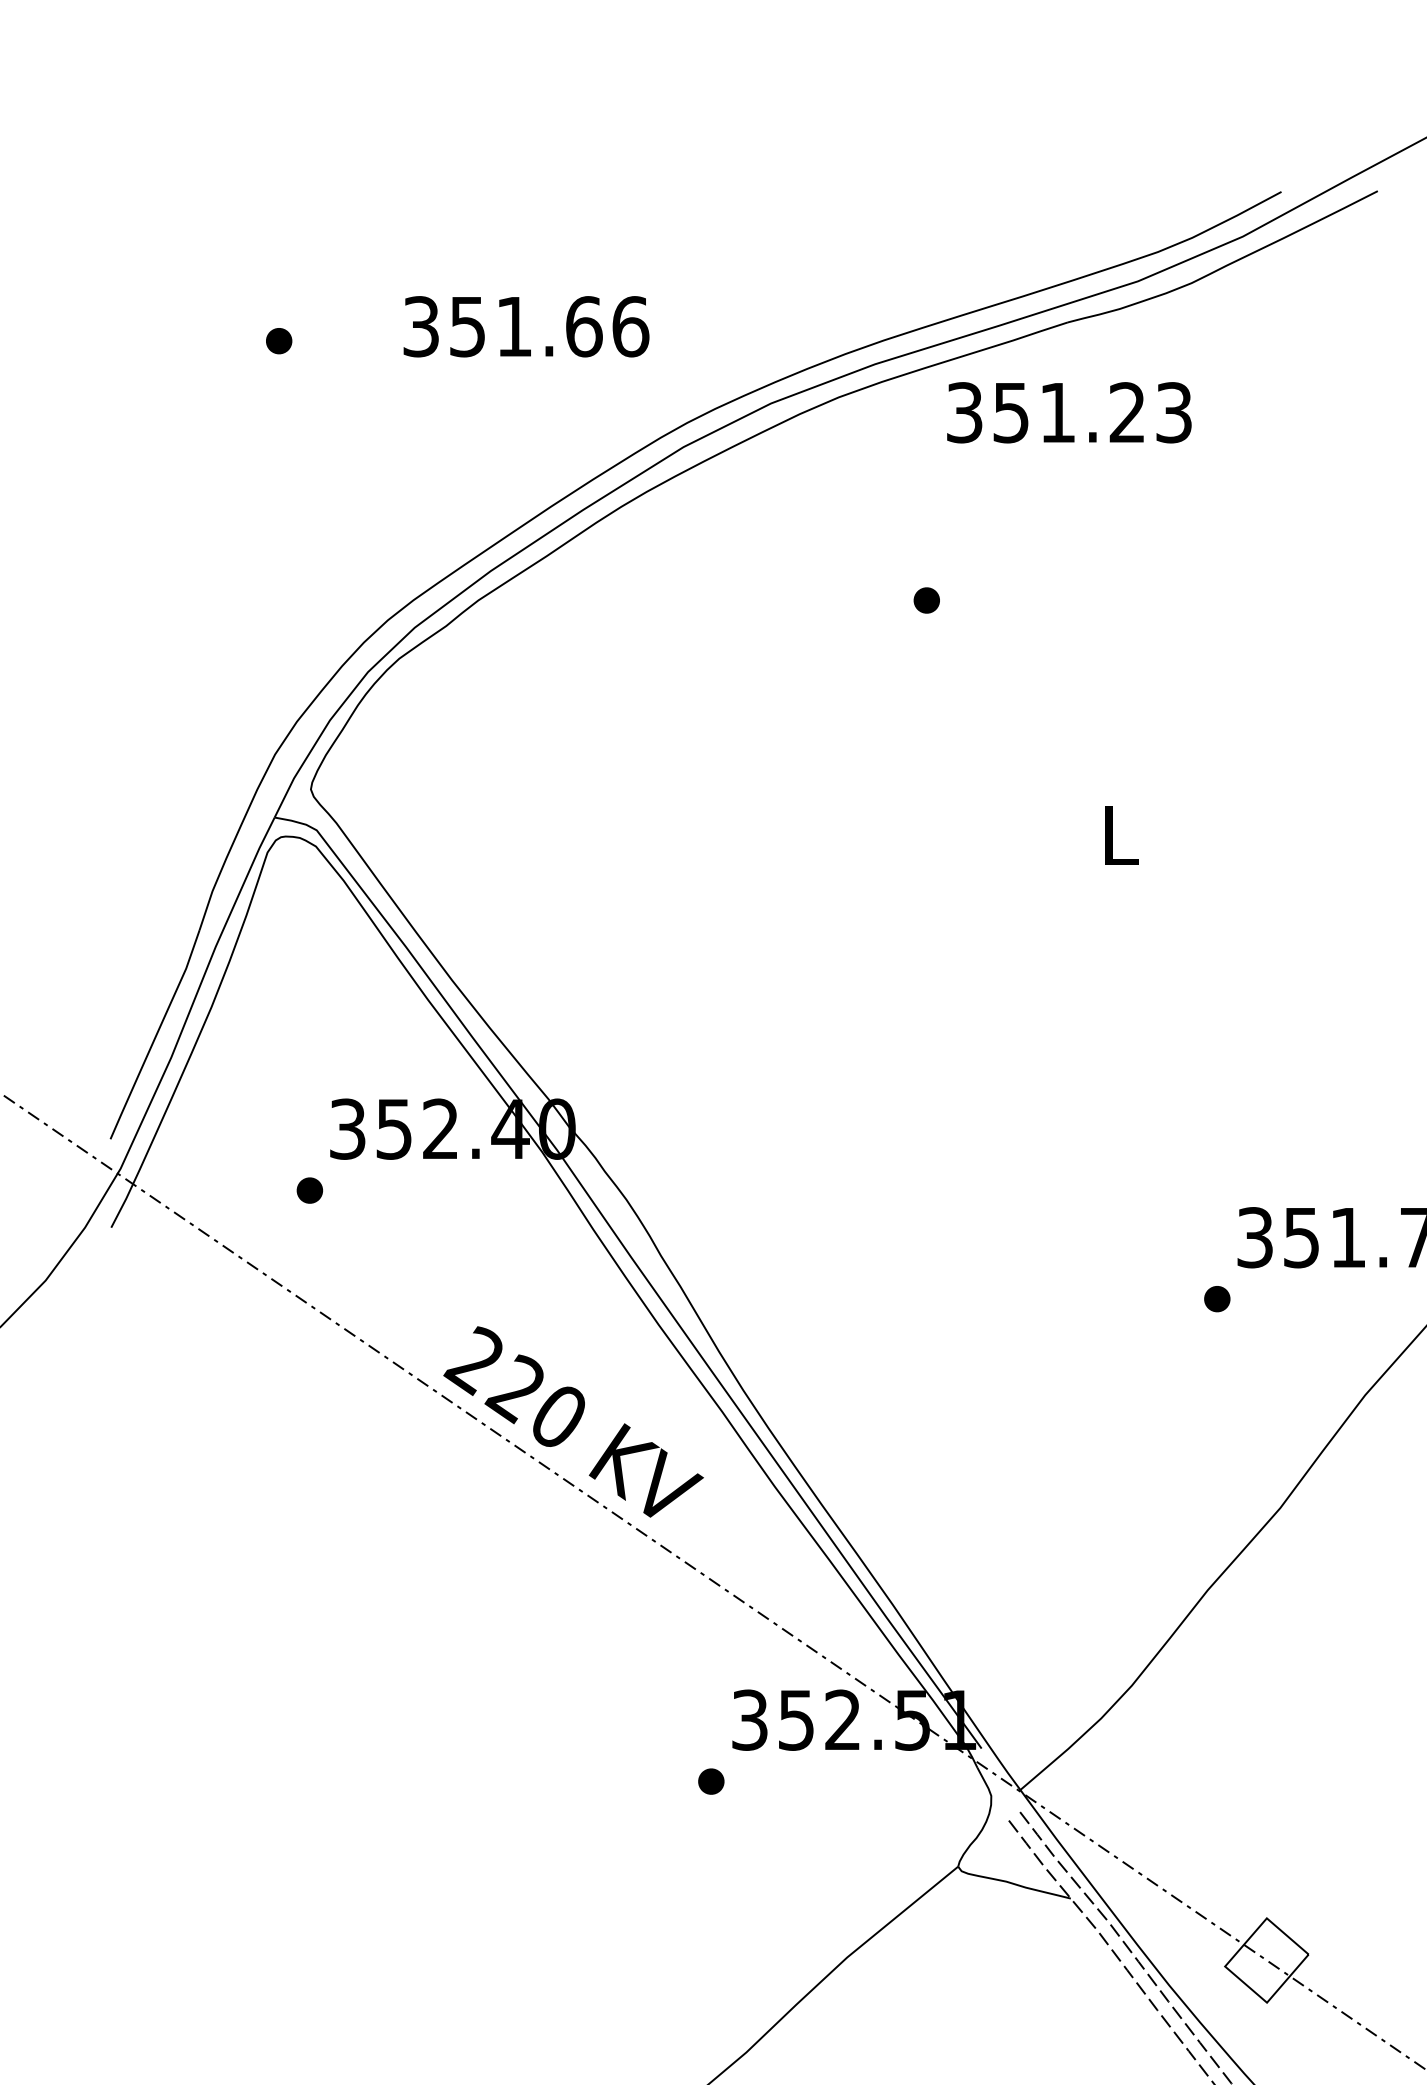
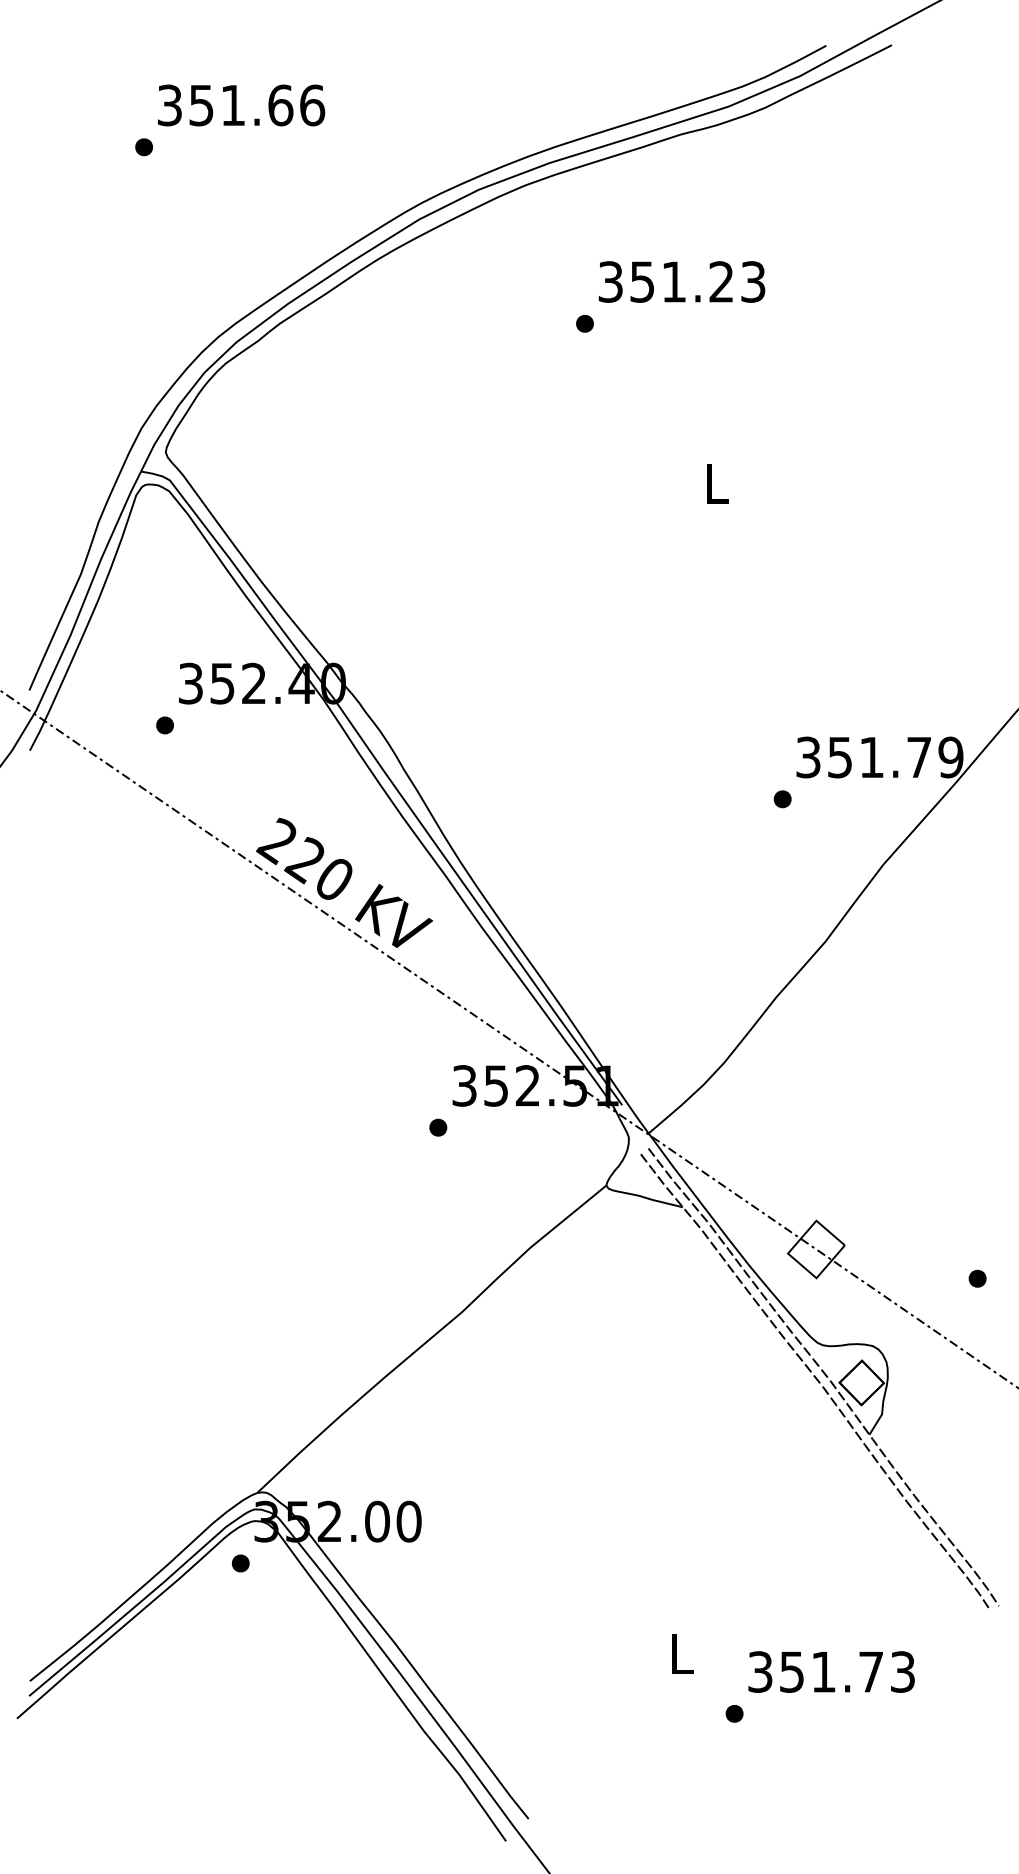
text: (526, 326) -> (241, 105), moved
text: (1068, 411) -> (681, 281), moved

